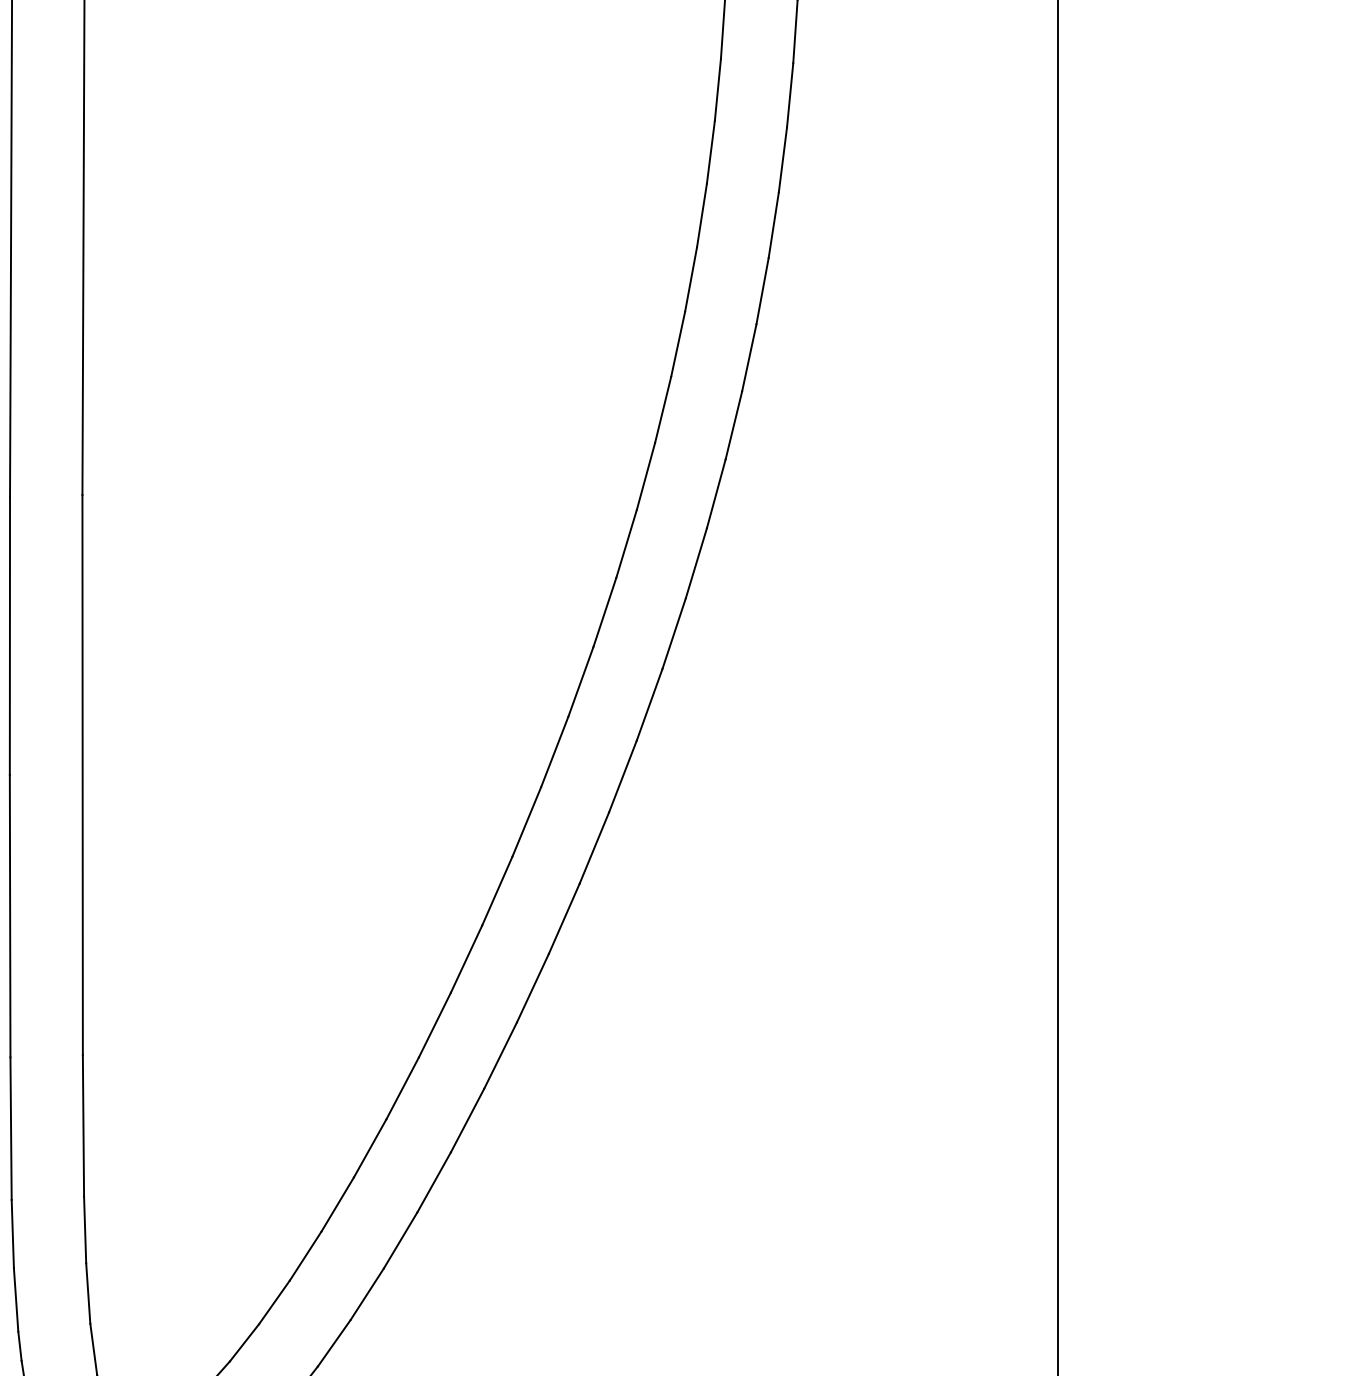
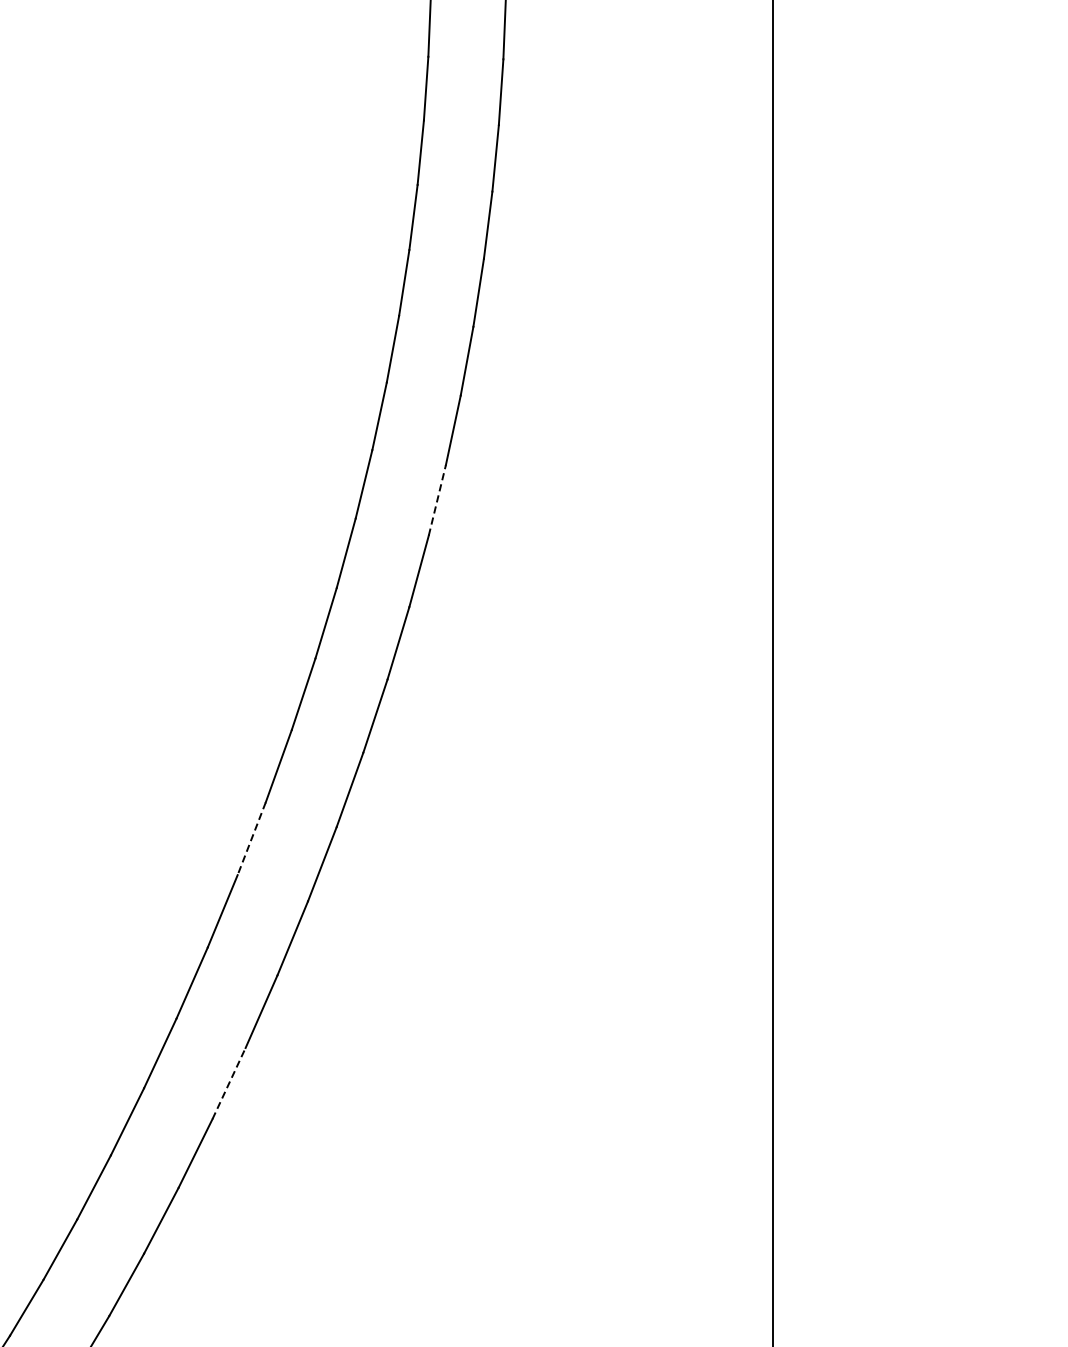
line: (733, 425) -> (436, 500), solid -> dashed
line: (554, 751) -> (251, 838), solid -> dashed
line: (532, 988) -> (228, 1083), solid -> dashed

